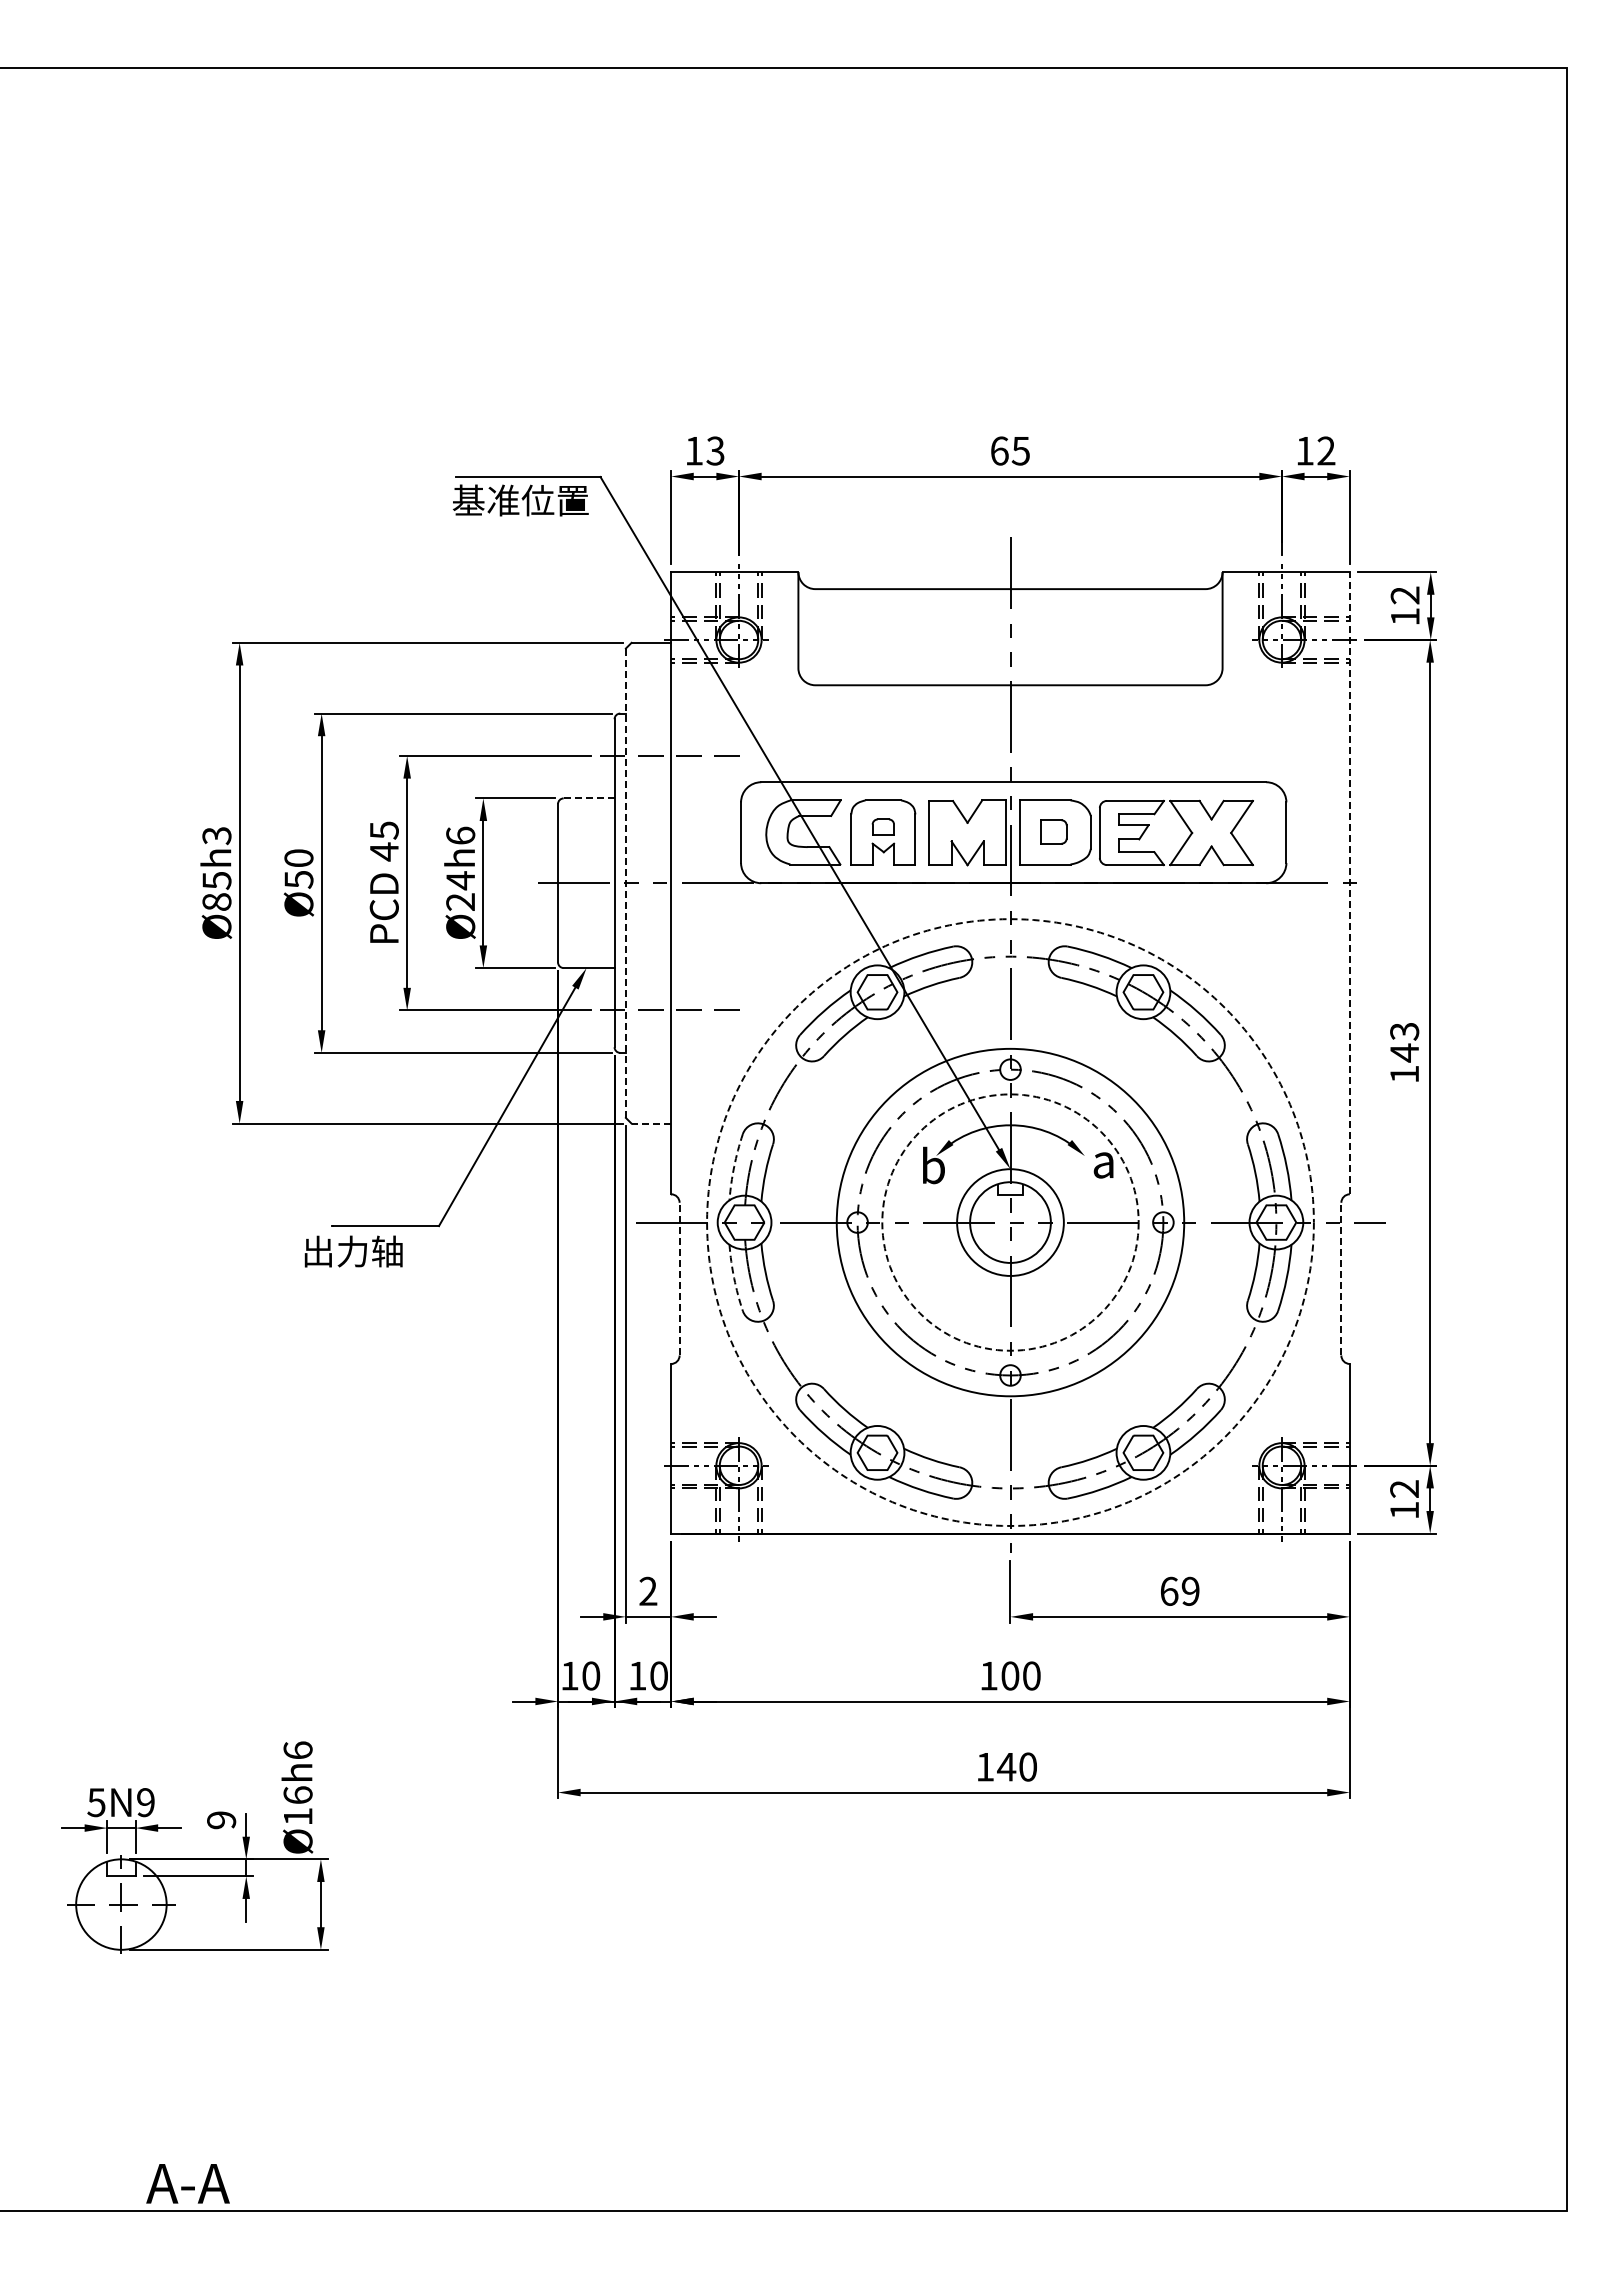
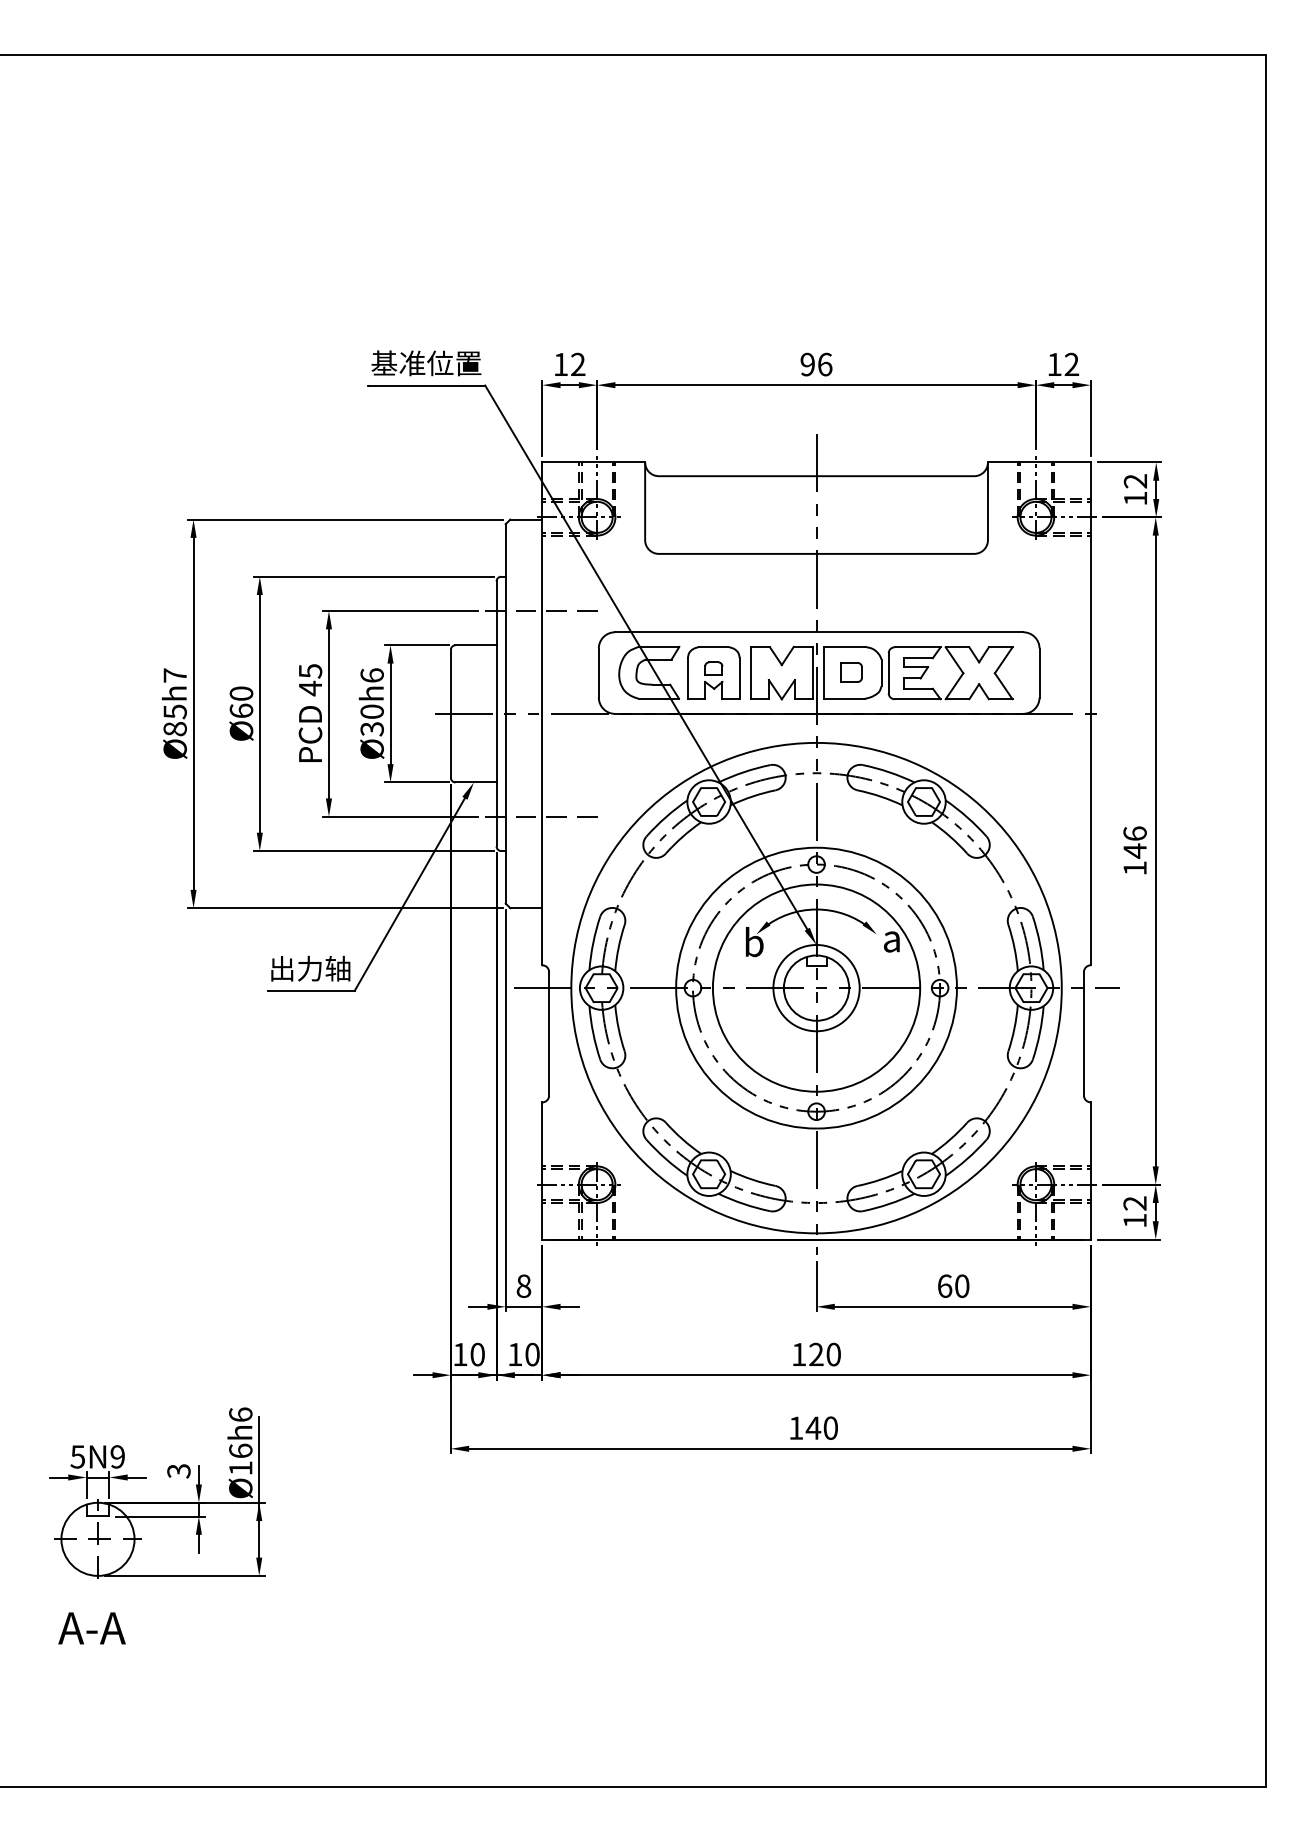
text: (1010, 450) -> (816, 364), 65 -> 96
text: (715, 451) -> (578, 364), 13 -> 12
text: (520, 500) -> (426, 363), moved
line: (588, 798) -> (475, 645), dashed -> solid
text: (216, 836) -> (174, 676), Ø85h3 -> Ø85h7
text: (298, 879) -> (241, 710), Ø50 -> Ø60
line: (1349, 882) -> (1090, 713), dashed -> solid
line: (625, 883) -> (505, 714), dashed -> solid
text: (460, 891) -> (372, 720), Ø24h6 -> Ø30h6
text: (1404, 1031) -> (1134, 833), 143 -> 146
line: (651, 1123) -> (526, 908), dashed -> solid
arc: (734, 1166) -> (593, 942), dashed -> solid
circle: (1010, 1222) -> (816, 988), dashed -> solid
circle: (1010, 1222) -> (816, 988), dashed -> solid
text: (353, 1251) -> (310, 968), moved
line: (679, 1278) -> (549, 1033), dashed -> solid
arc: (734, 1278) -> (593, 1033), dashed -> solid
line: (1341, 1278) -> (1084, 1033), dashed -> solid
text: (648, 1590) -> (523, 1285), 2 -> 8
text: (1190, 1590) -> (962, 1285), 69 -> 60
text: (1010, 1675) -> (816, 1354), 100 -> 120
line: (320, 1810) -> (258, 1463), added
text: (221, 1820) -> (178, 1471), 9 -> 3
text: (187, 2183) -> (91, 1628), moved

